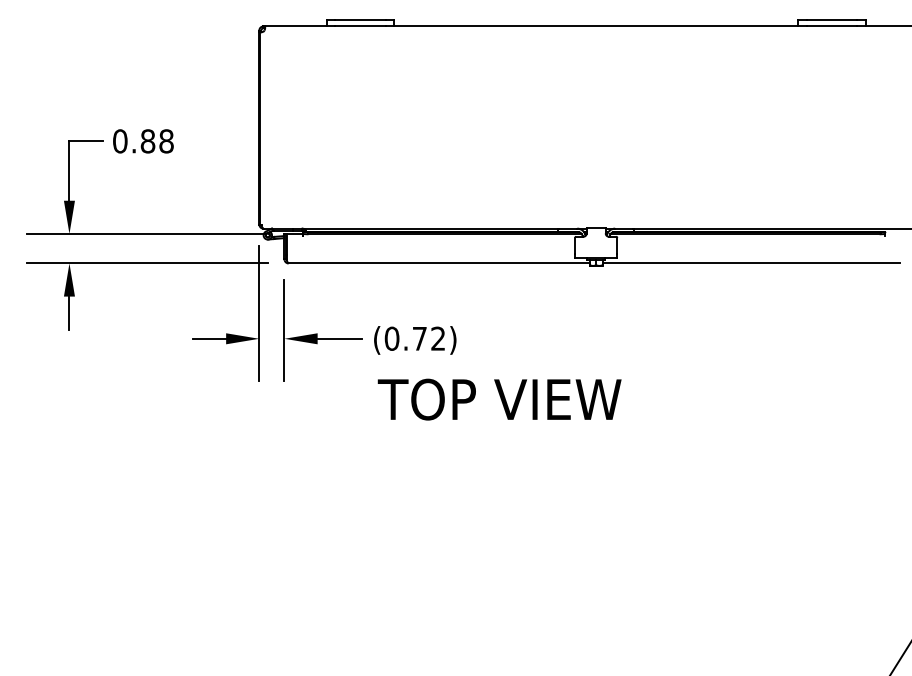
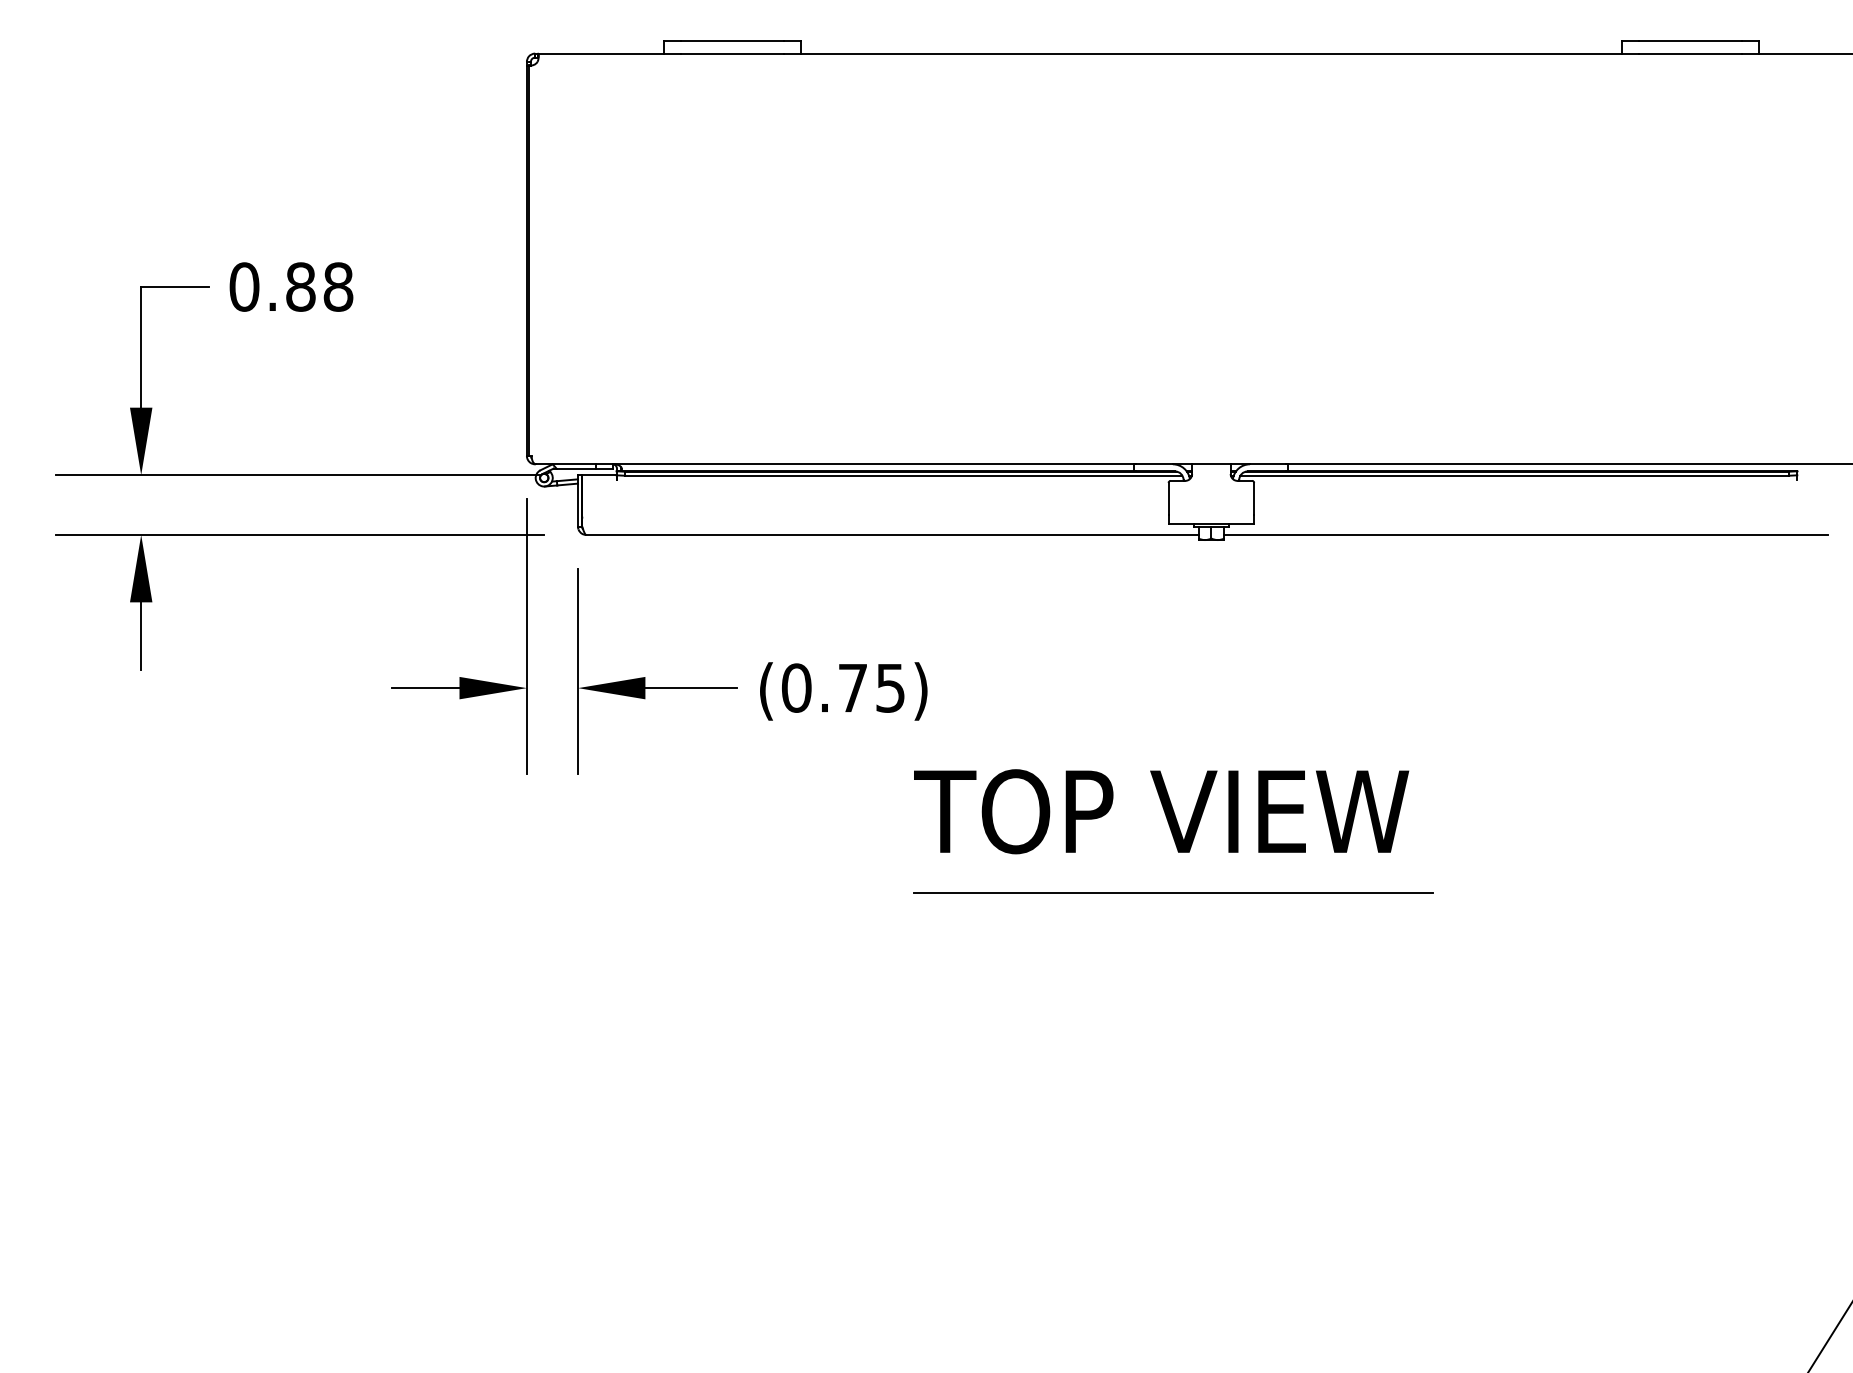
text: (438, 338) -> (890, 687), (0.72) -> (0.75)
text: (499, 399) -> (1161, 811), moved
line: (577, 439) -> (1173, 892), added

